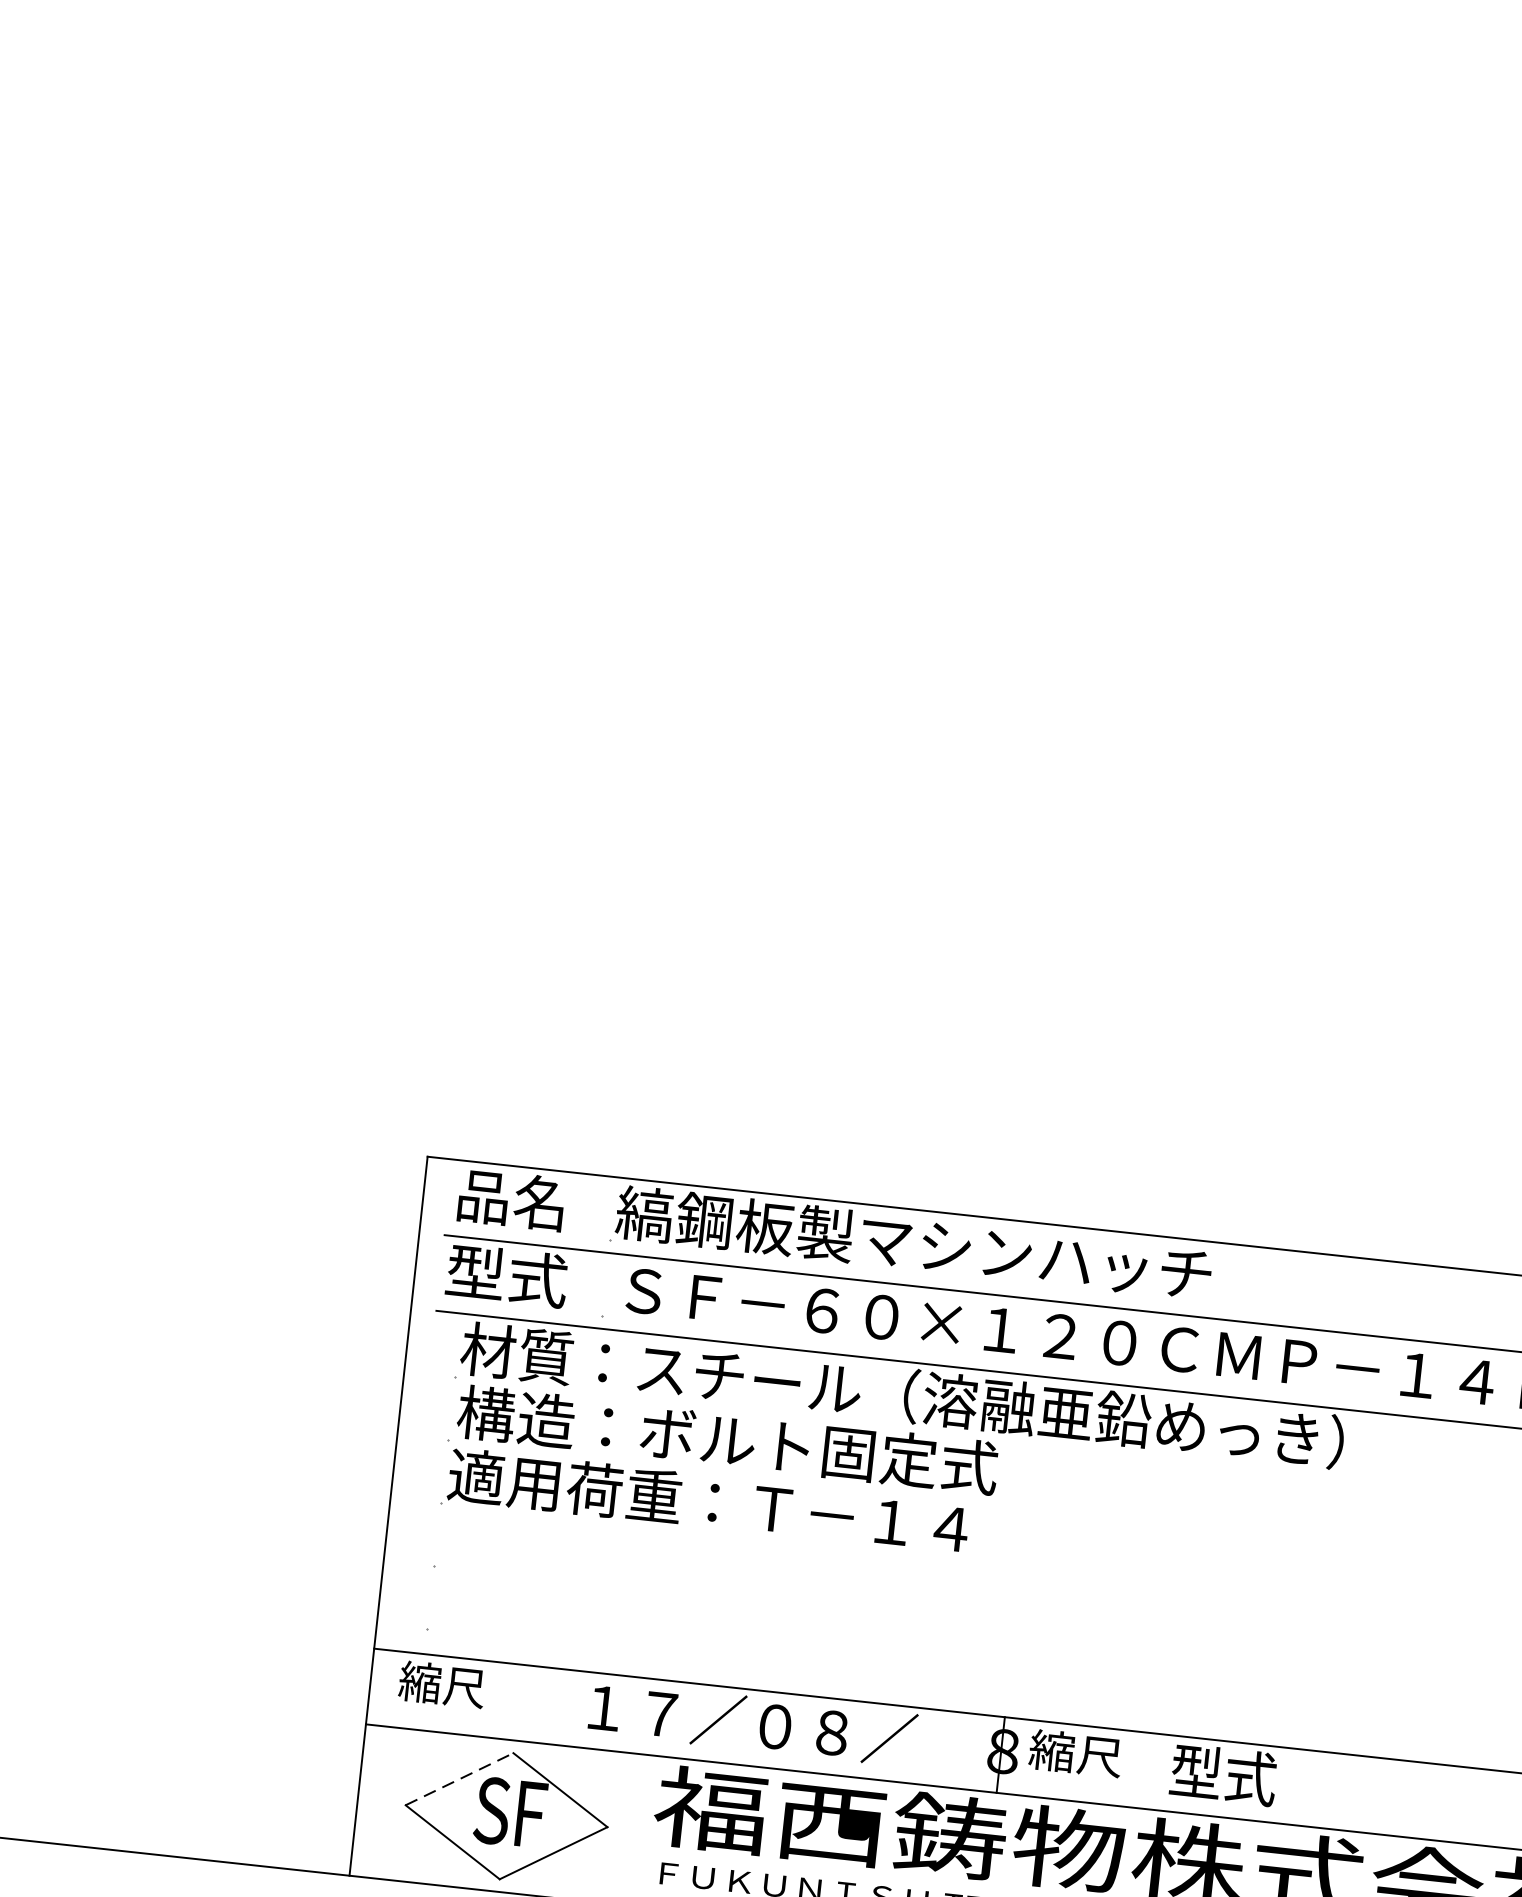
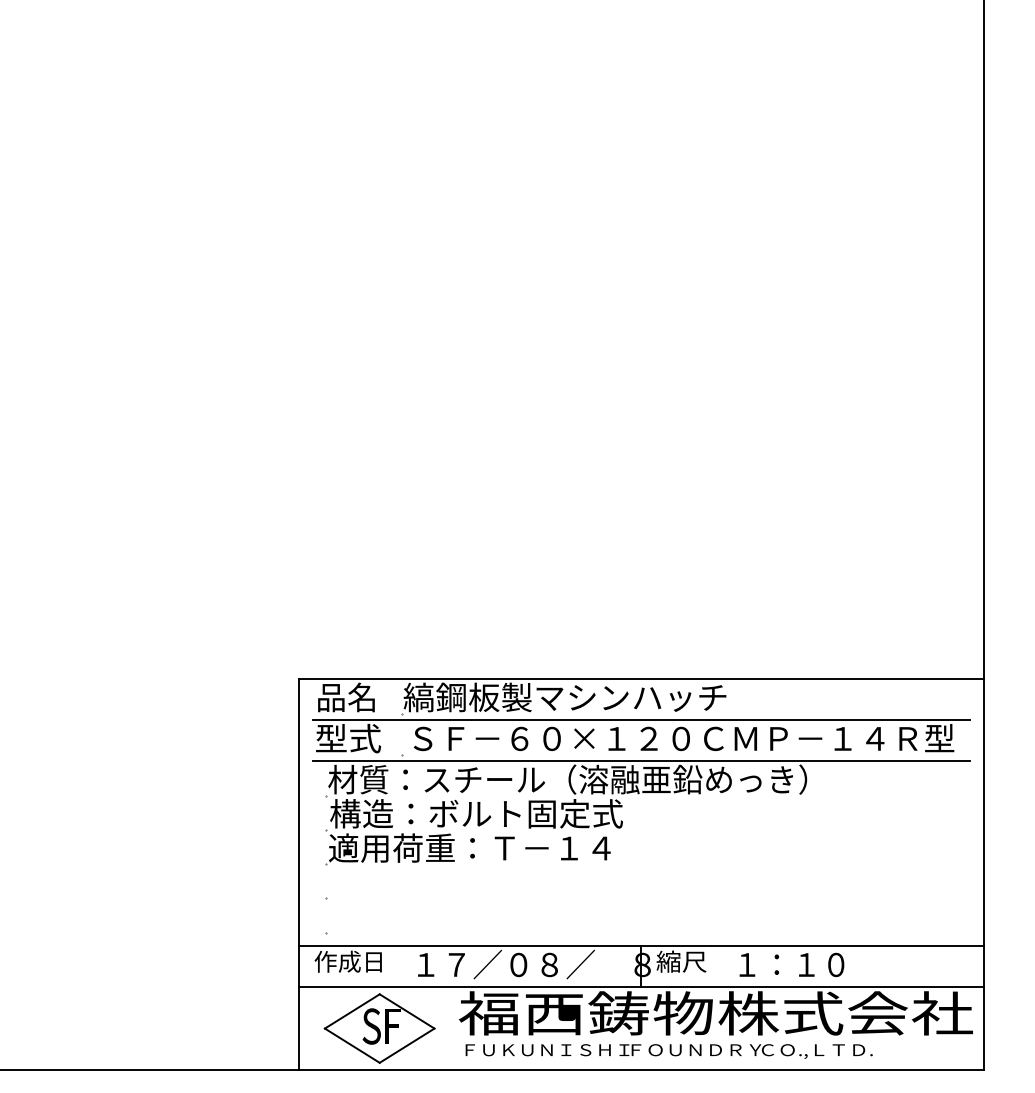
text: (460, 1686) -> (347, 961), 縮尺 -> 作成日
line: (459, 1779) -> (352, 1011), dashed -> solid
text: (1272, 1779) -> (788, 964), 型式 -> １：１０

